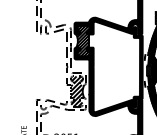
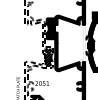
fill: (137, 67) -> (82, 43), removed

